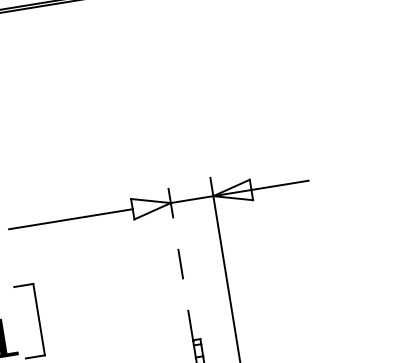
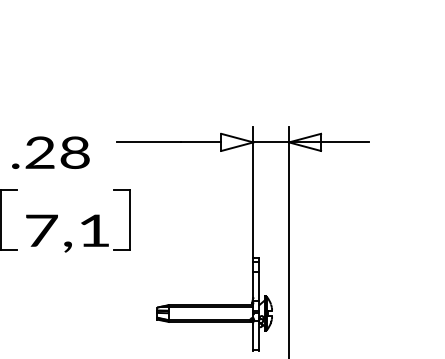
line: (180, 261) -> (253, 191), dashed -> solid

